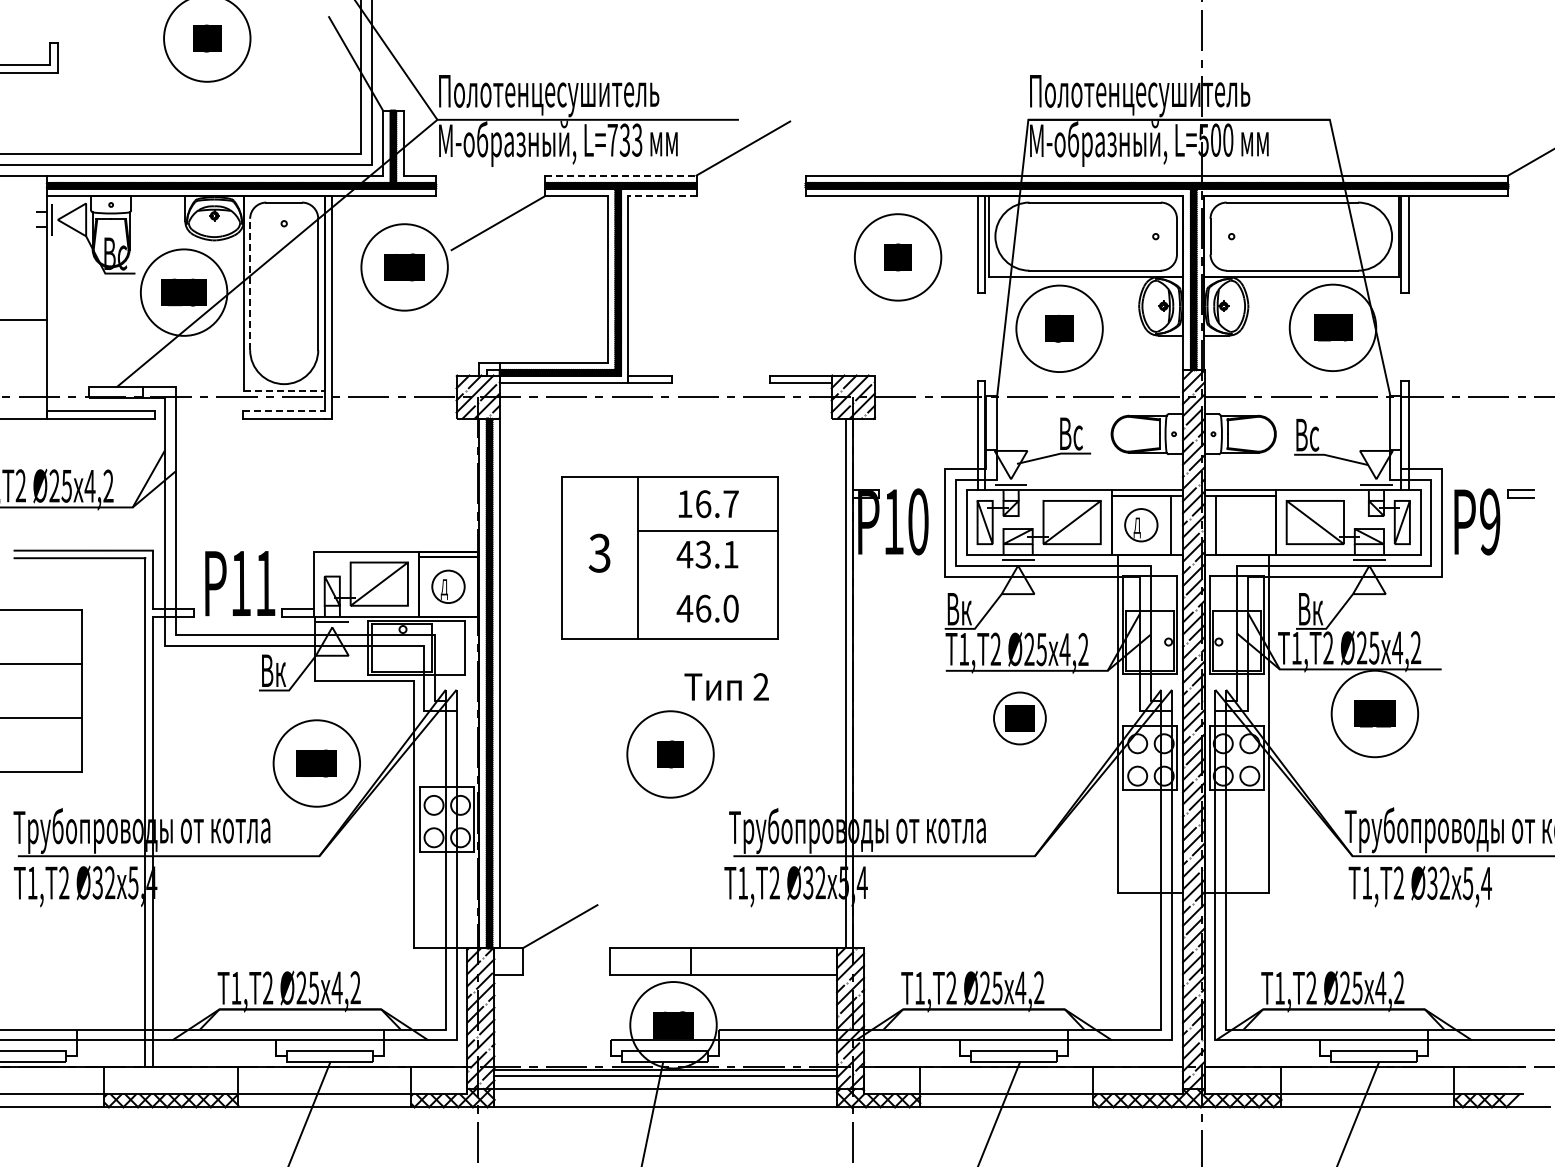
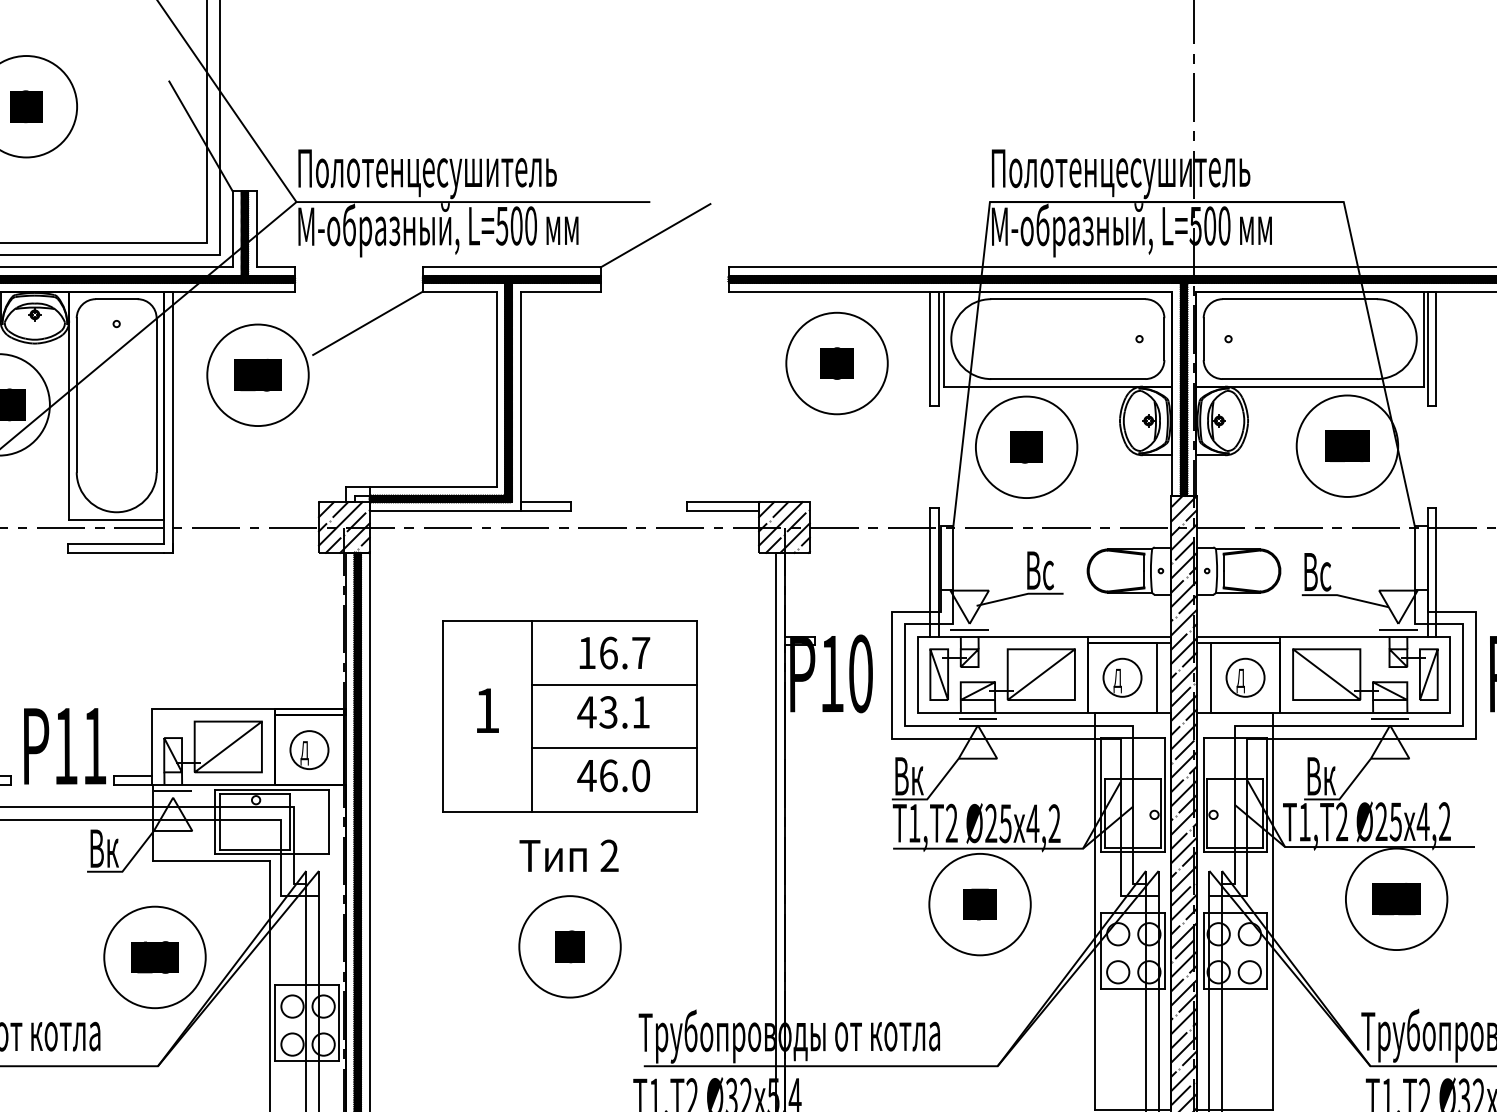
text: (624, 139) -> (516, 225), L=733 -> L=500
line: (620, 175) -> (511, 267), dashed -> solid
line: (662, 196) -> (560, 292), dashed -> solid
line: (250, 284) -> (77, 395), dashed -> solid
line: (284, 390) -> (117, 519), dashed -> solid
line: (284, 411) -> (117, 544), dashed -> solid
part: (1246, 525) -> (1245, 678), added
text: (599, 552) -> (486, 709), 3 -> 1
line: (707, 585) -> (613, 748), added
text: (726, 686) -> (568, 855), moved
circle: (1019, 718) -> (979, 904), size x1.67

